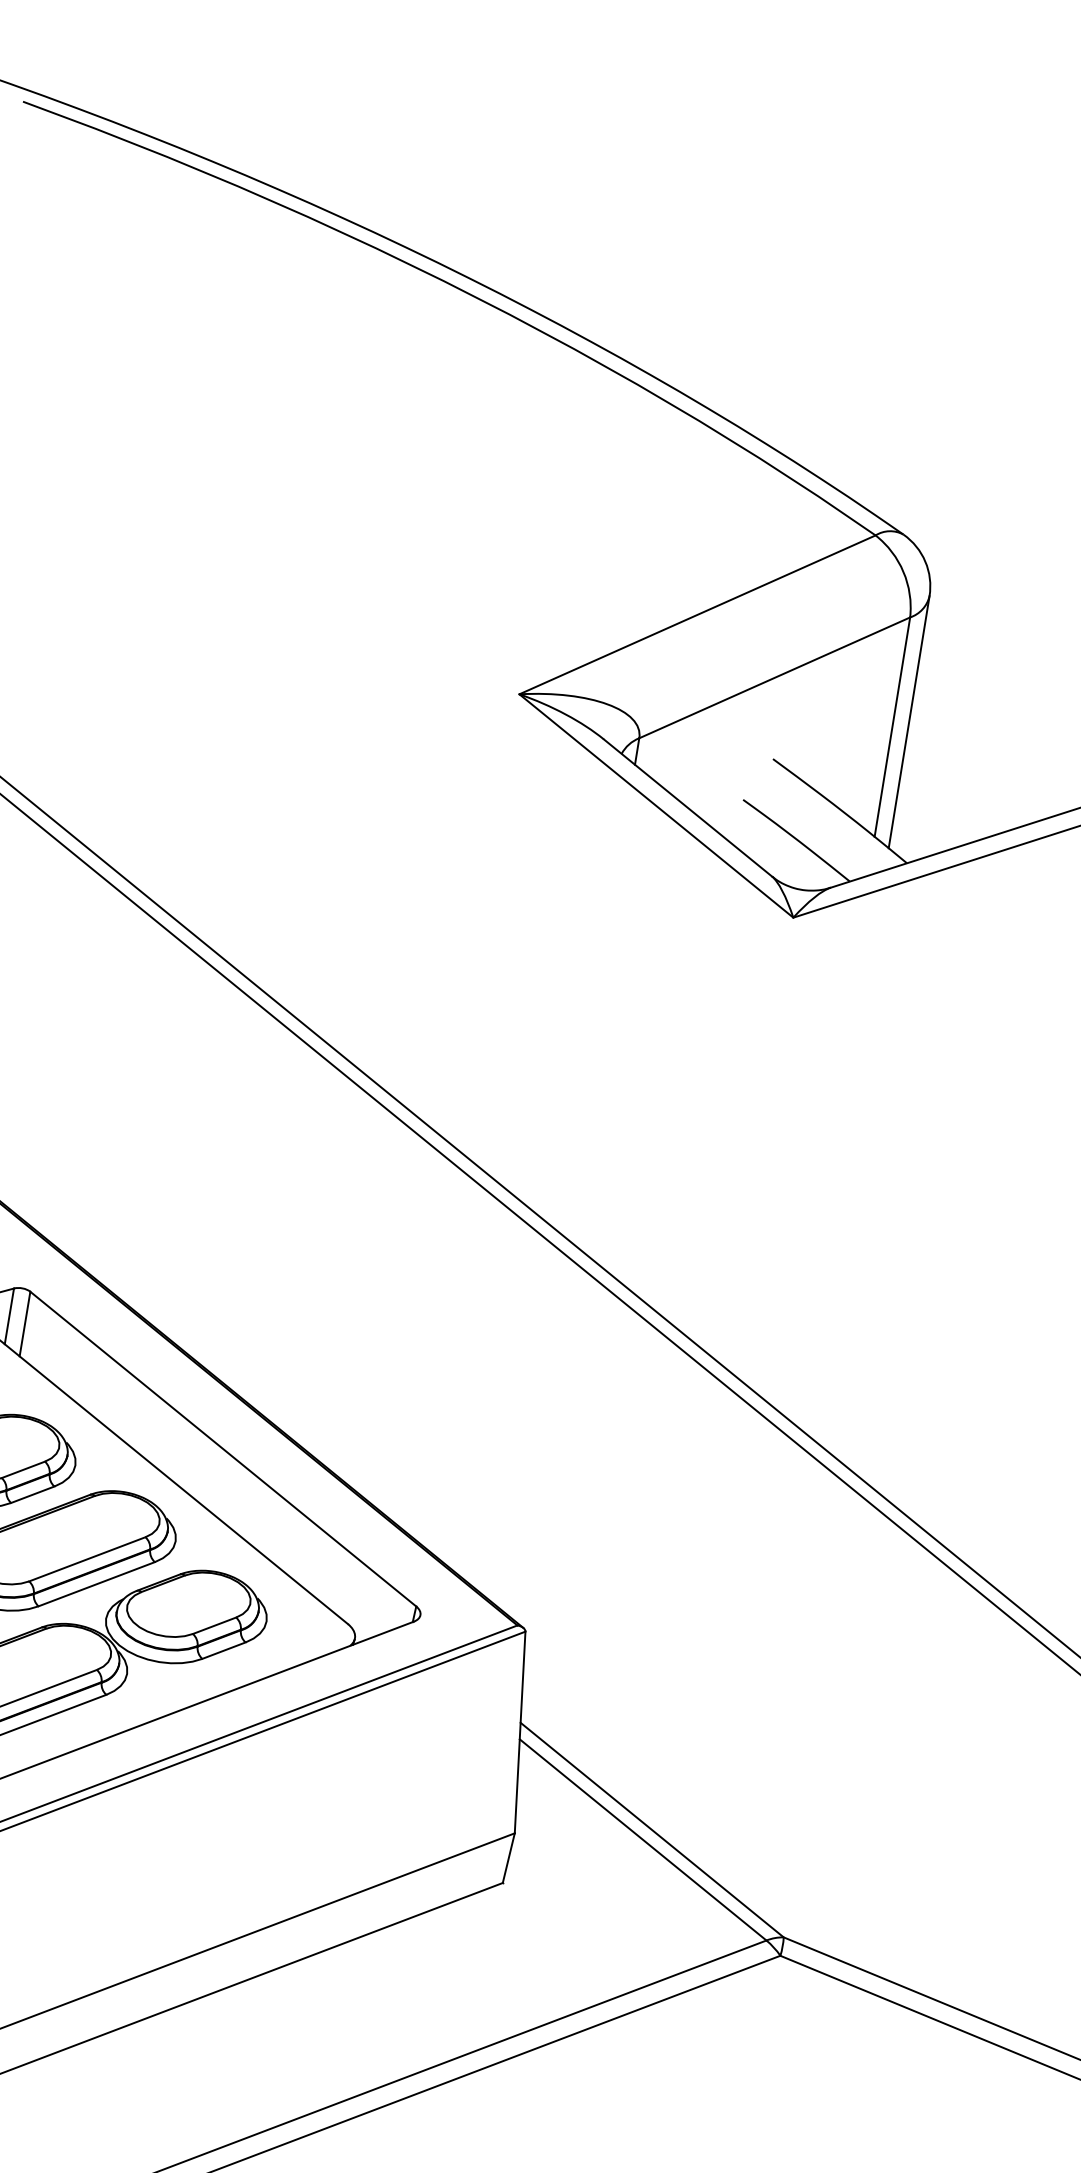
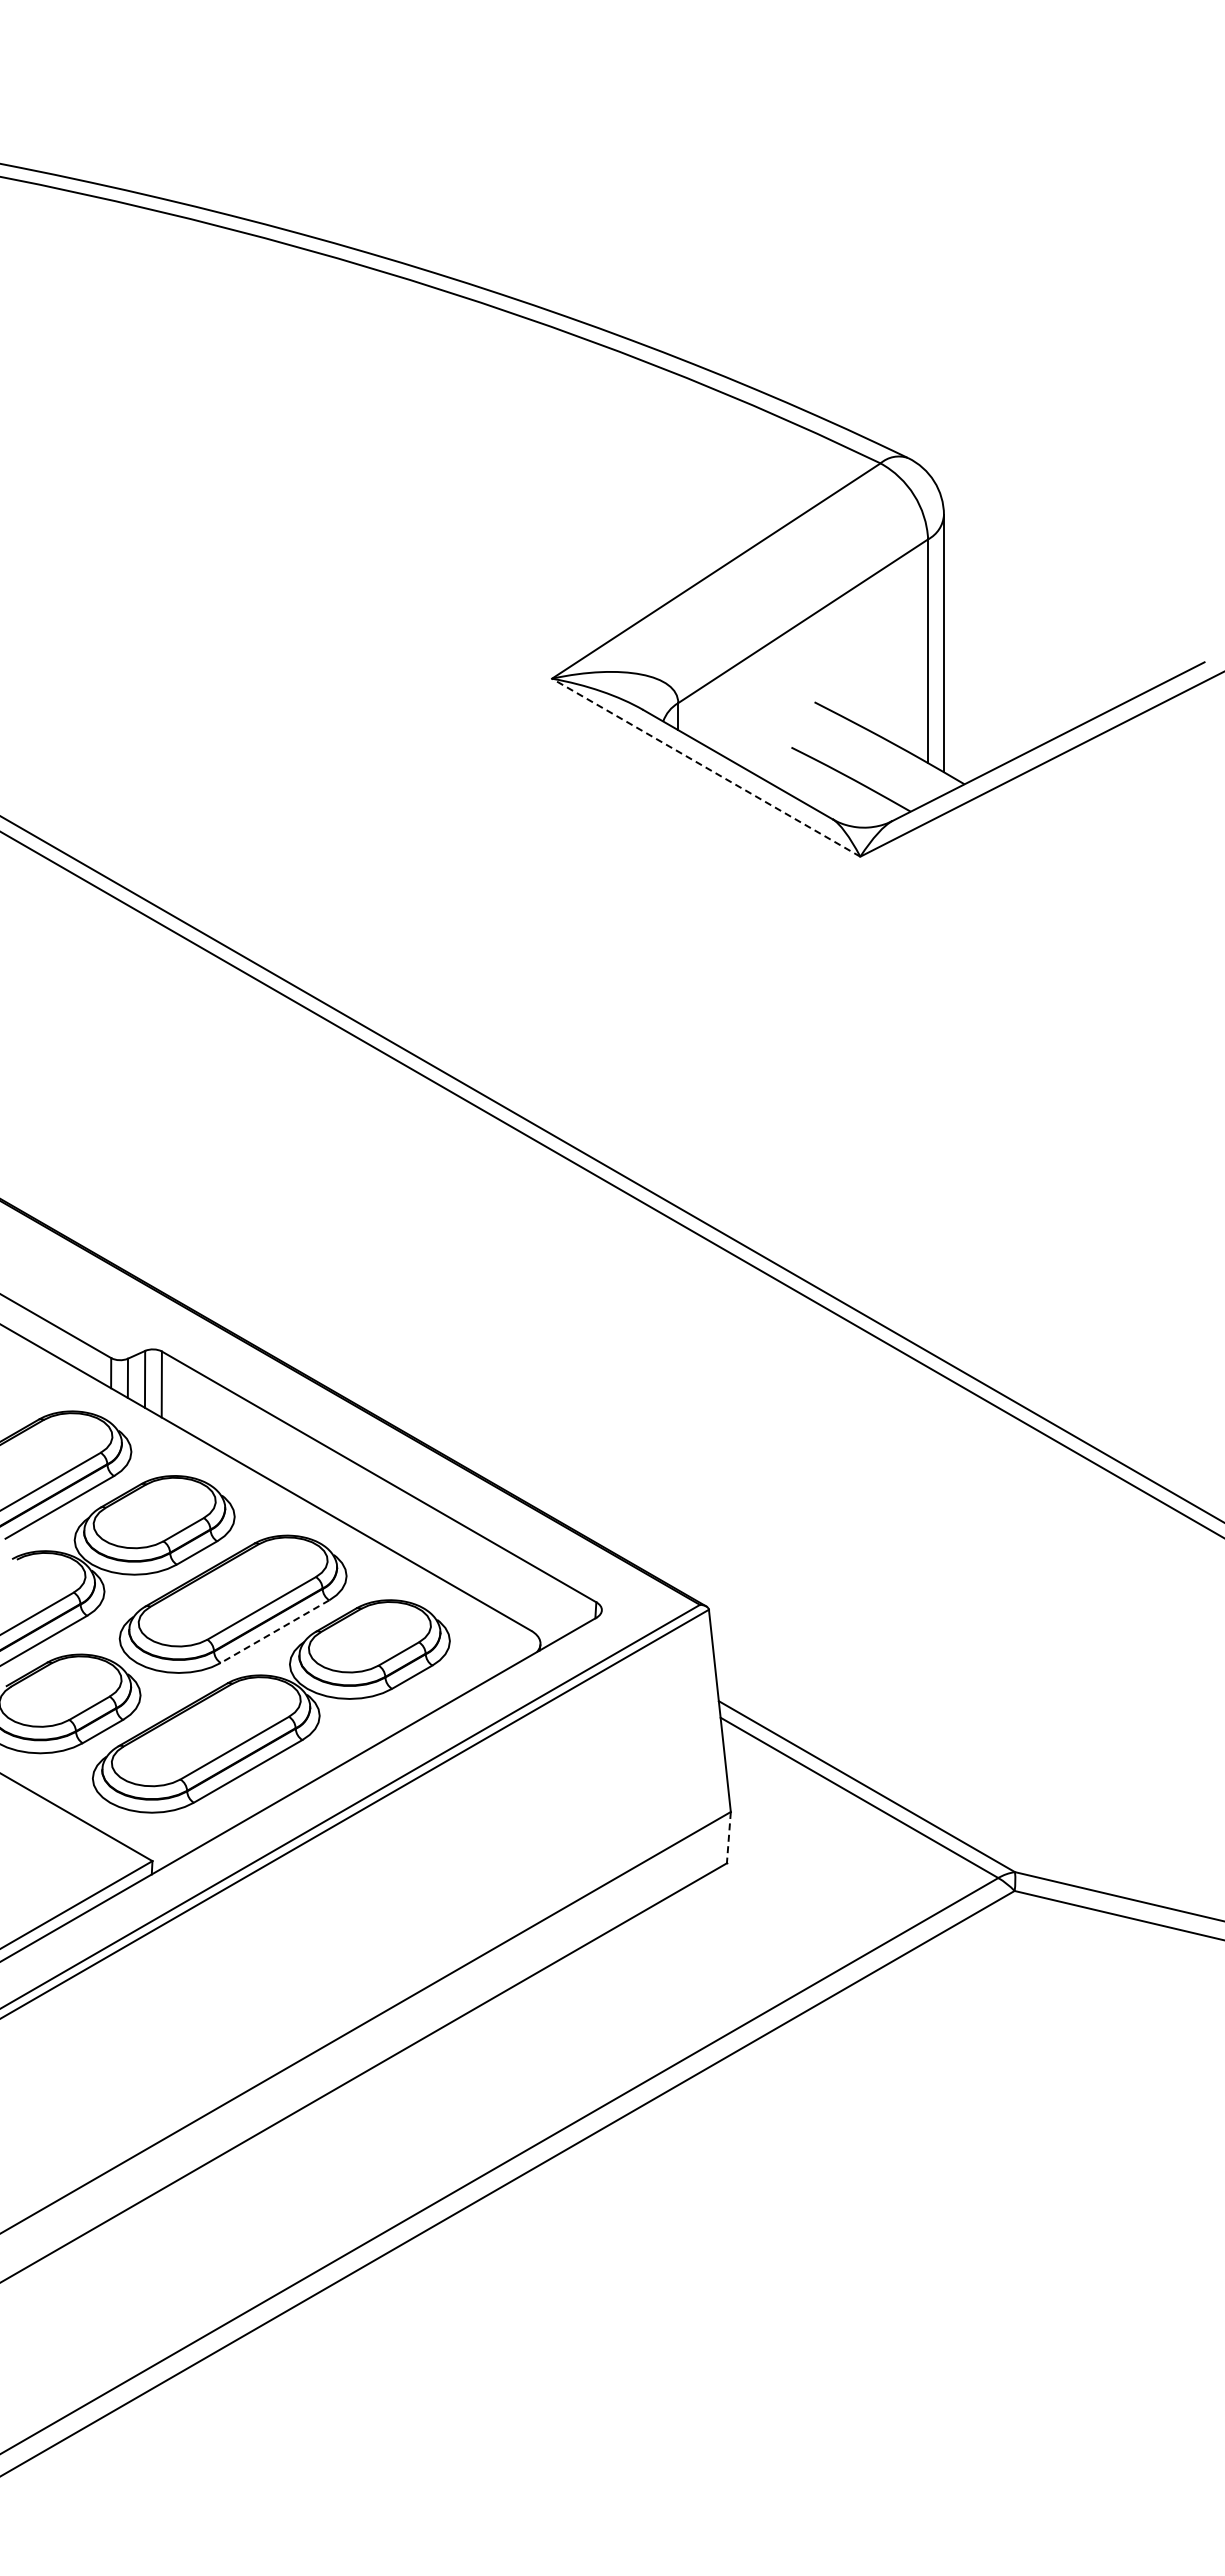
line: (655, 805) -> (705, 767), solid -> dashed
line: (97, 1584) -> (275, 1631), solid -> dashed
line: (508, 1857) -> (728, 1837), solid -> dashed

